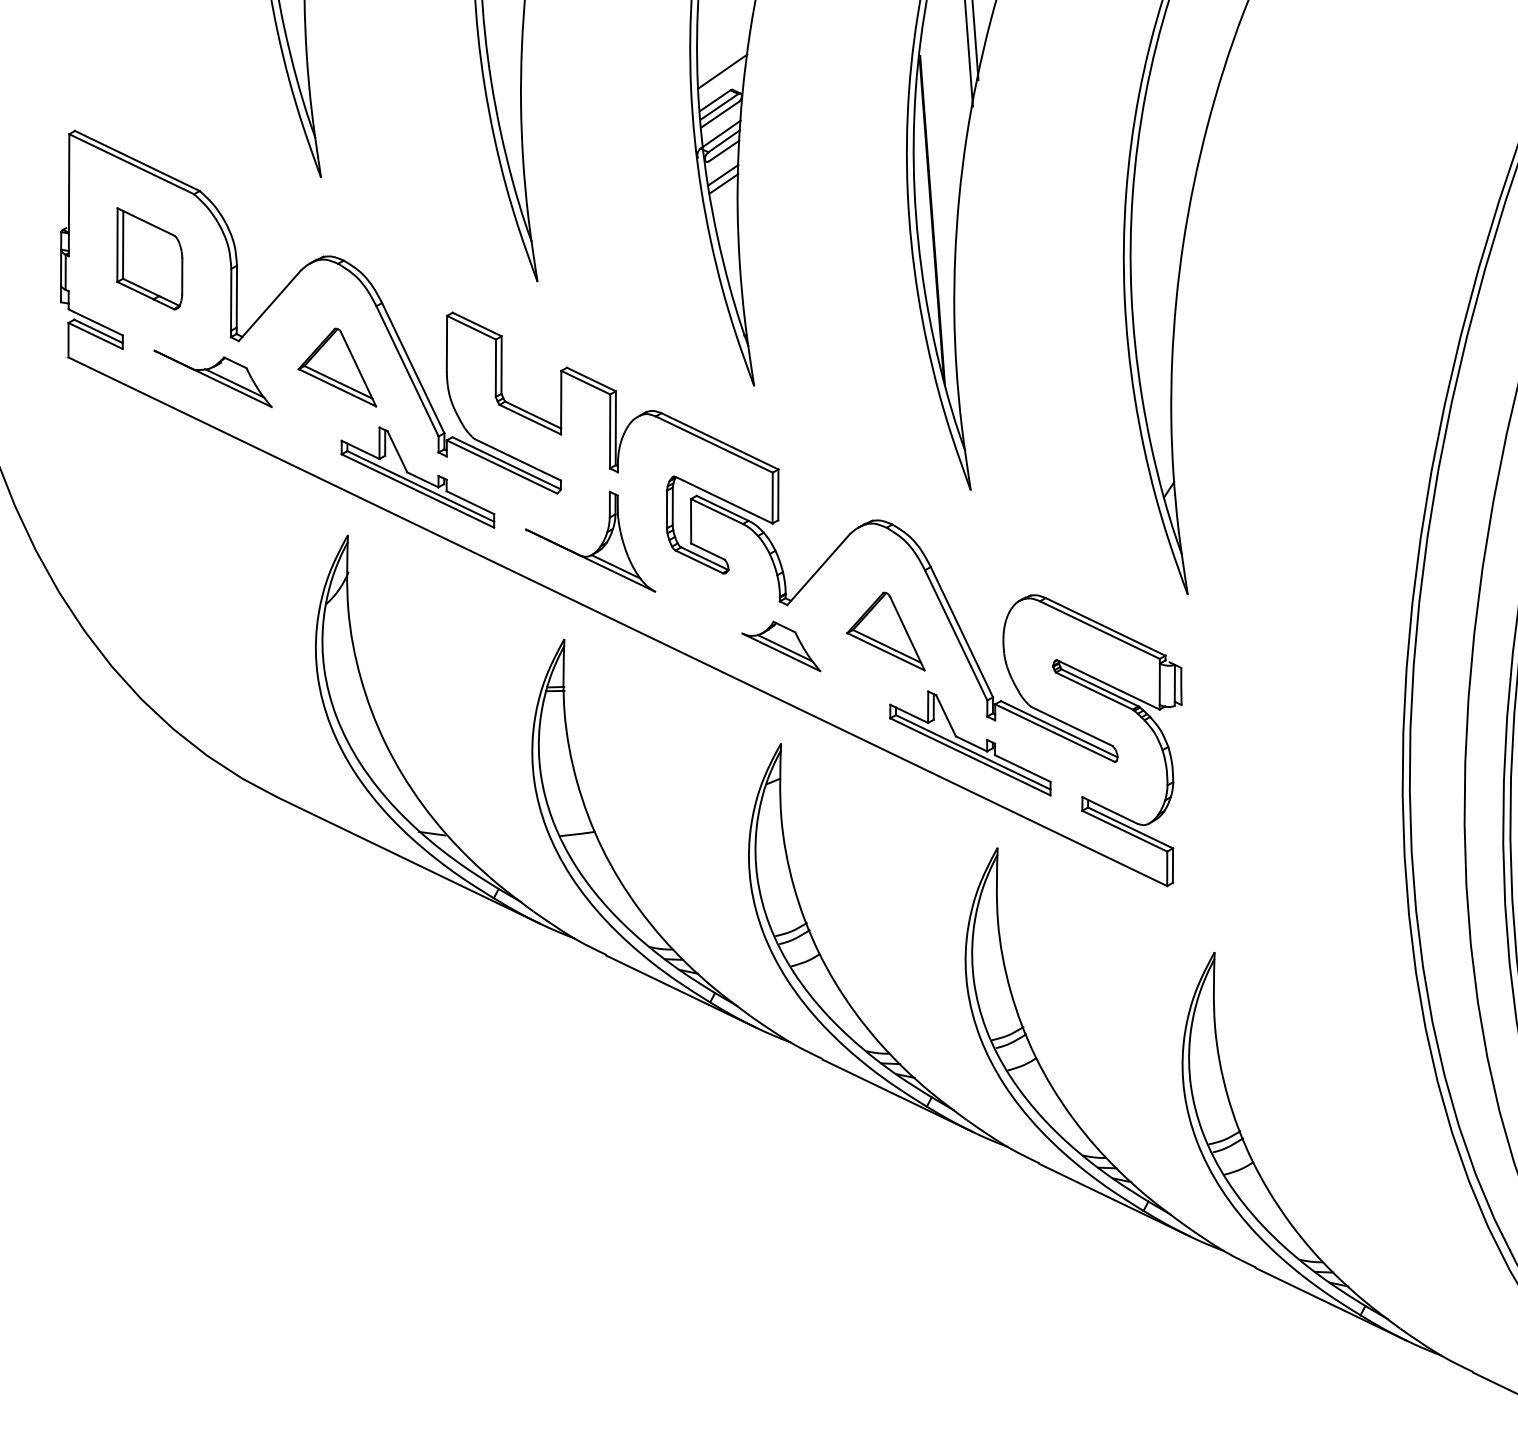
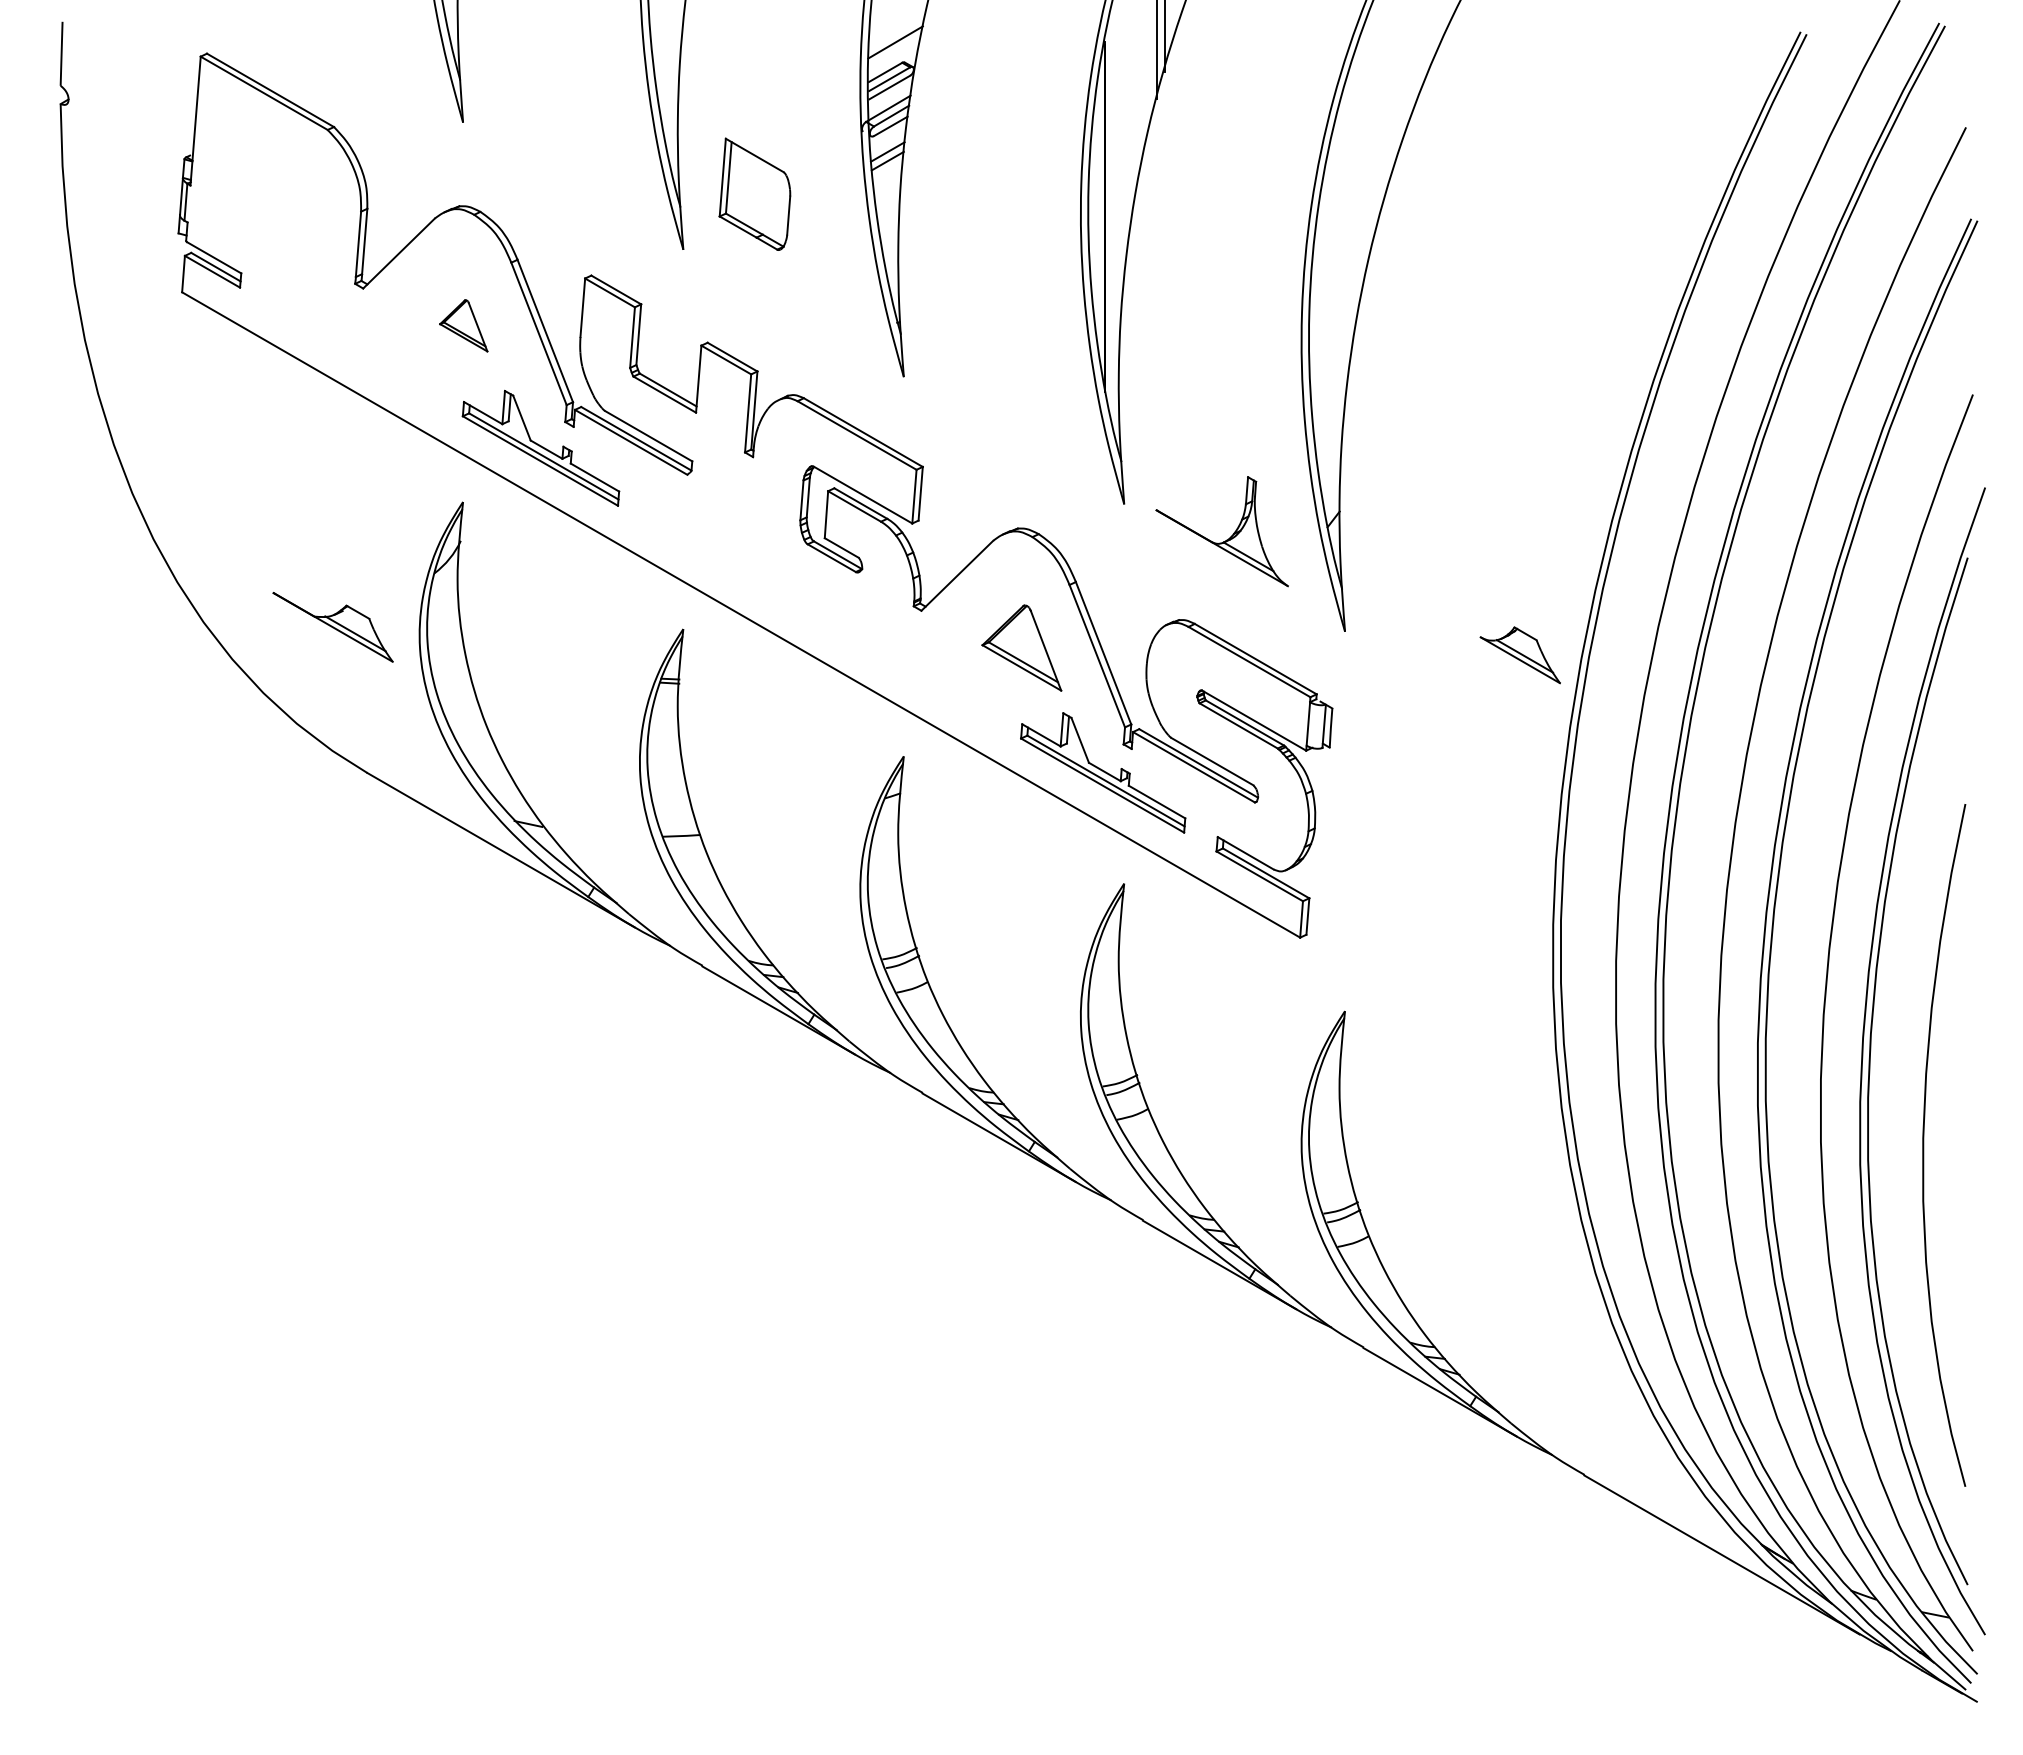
part: (148, 257) -> (754, 193), moved
part: (335, 368) -> (463, 325), size x0.6
part: (212, 379) -> (332, 627), moved
part: (593, 552) -> (1226, 539), moved
part: (780, 647) -> (1519, 655), moved

